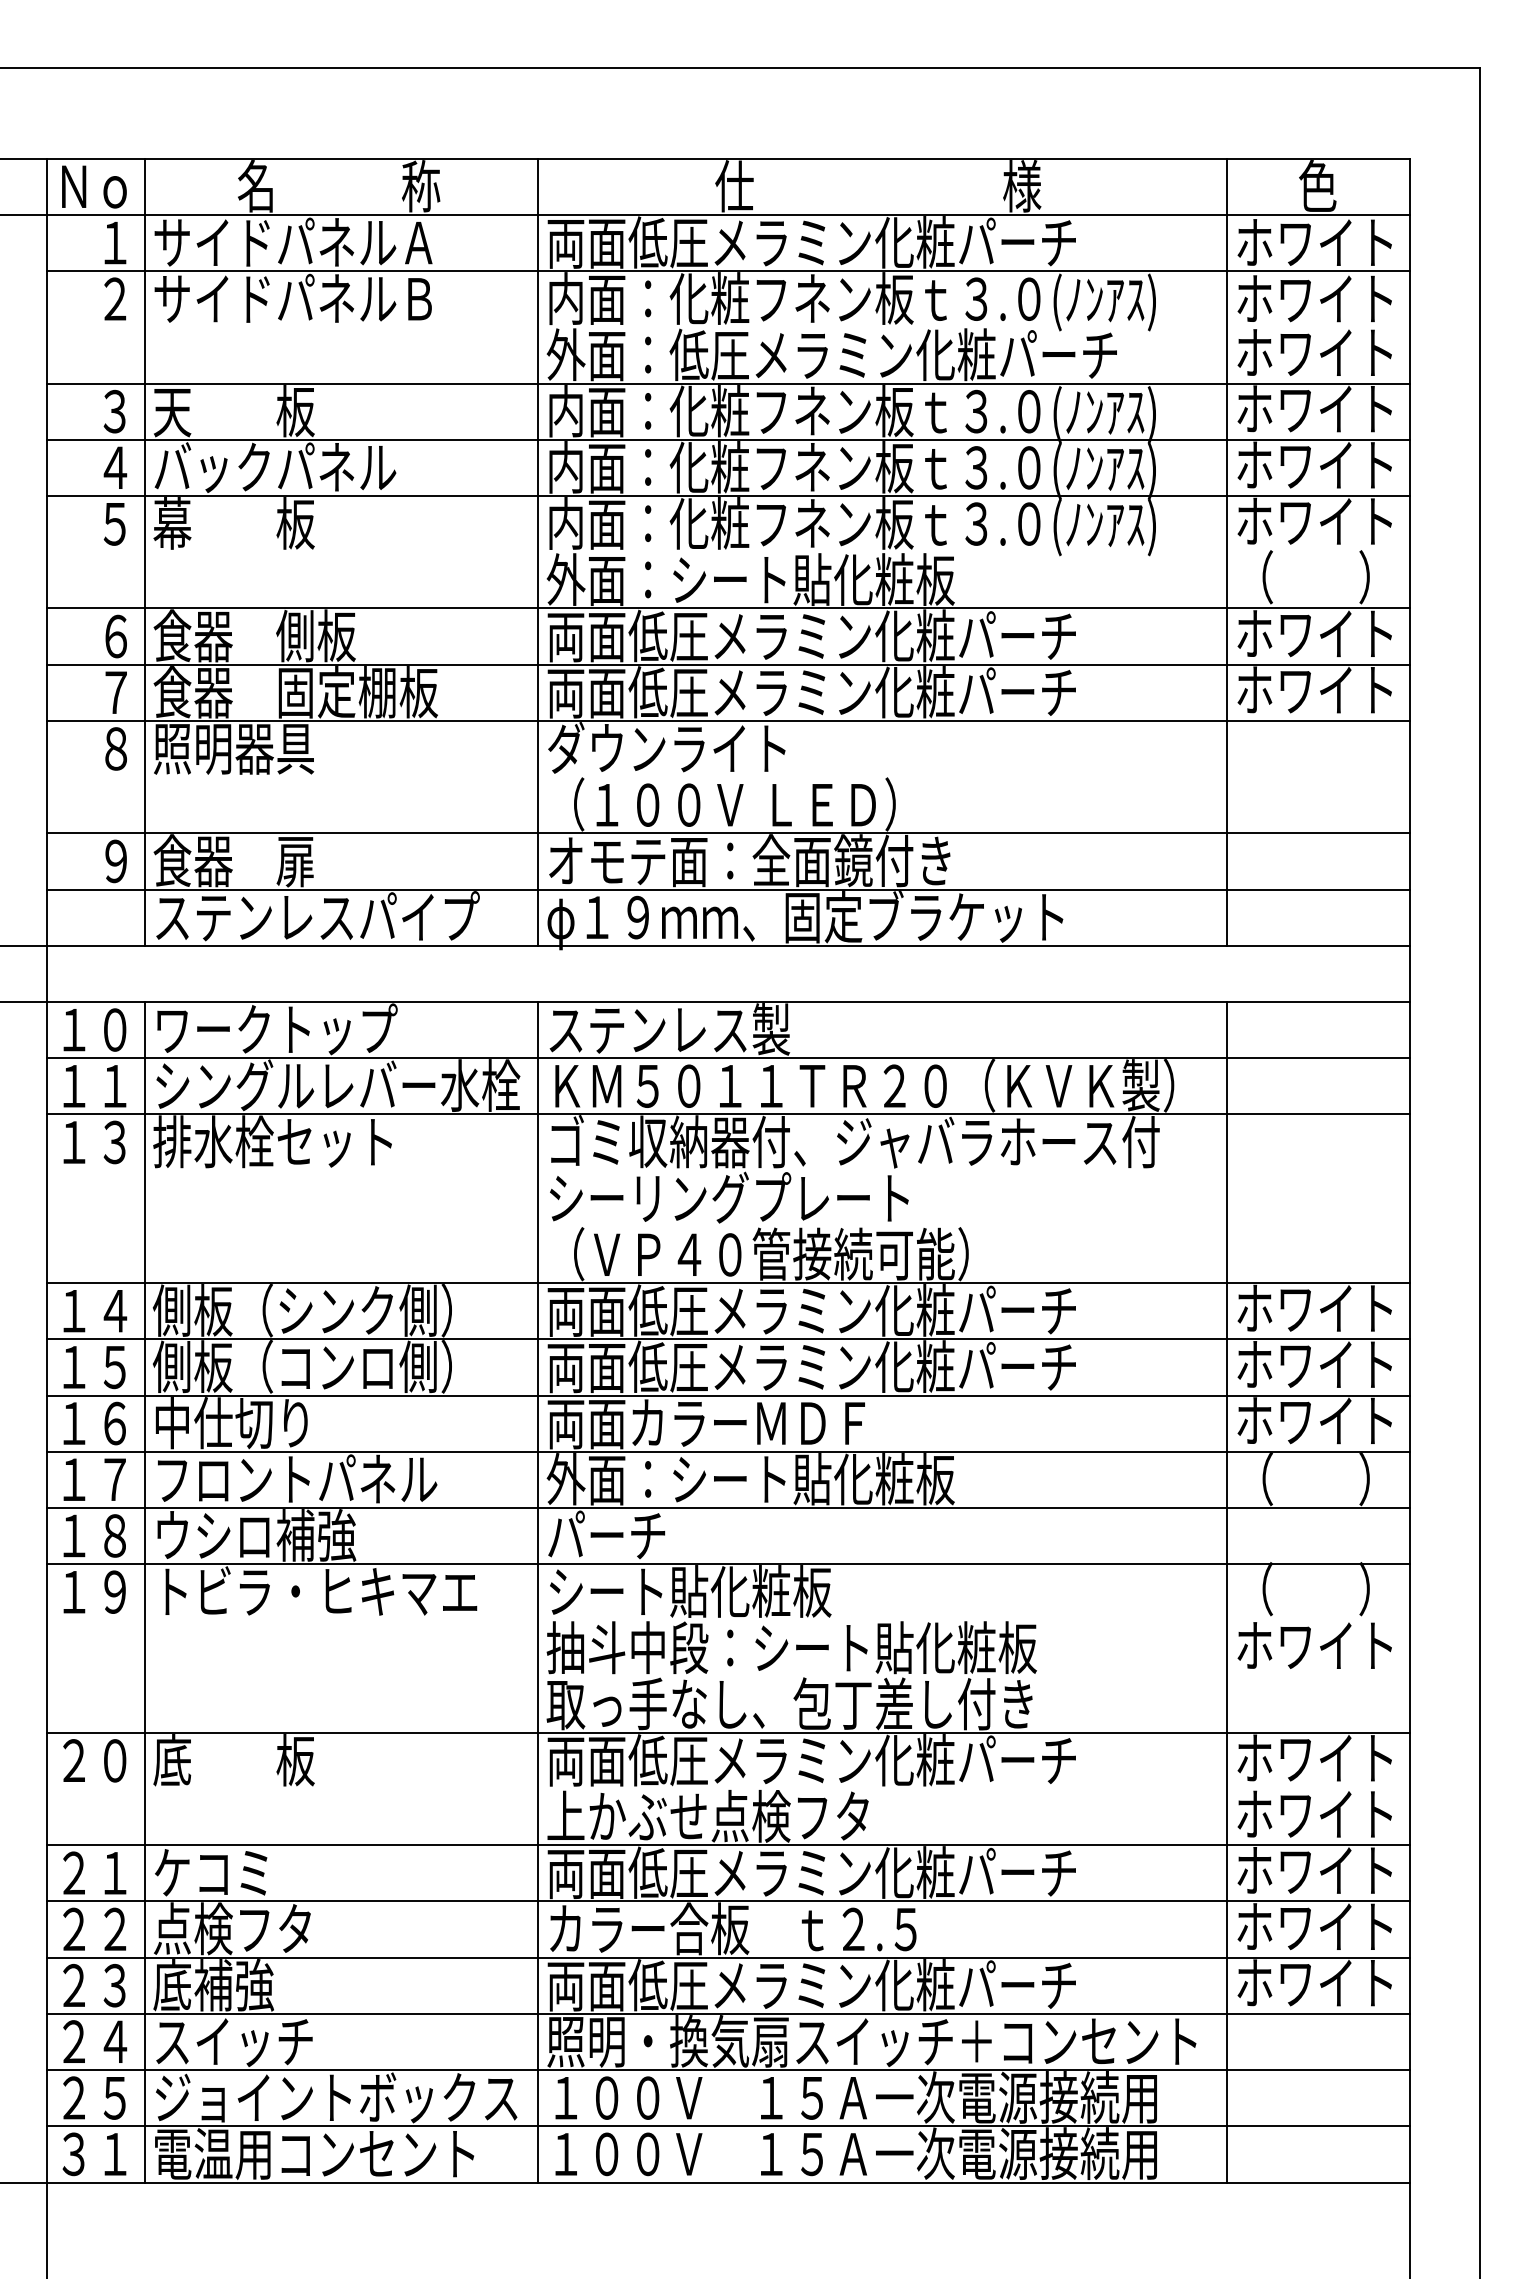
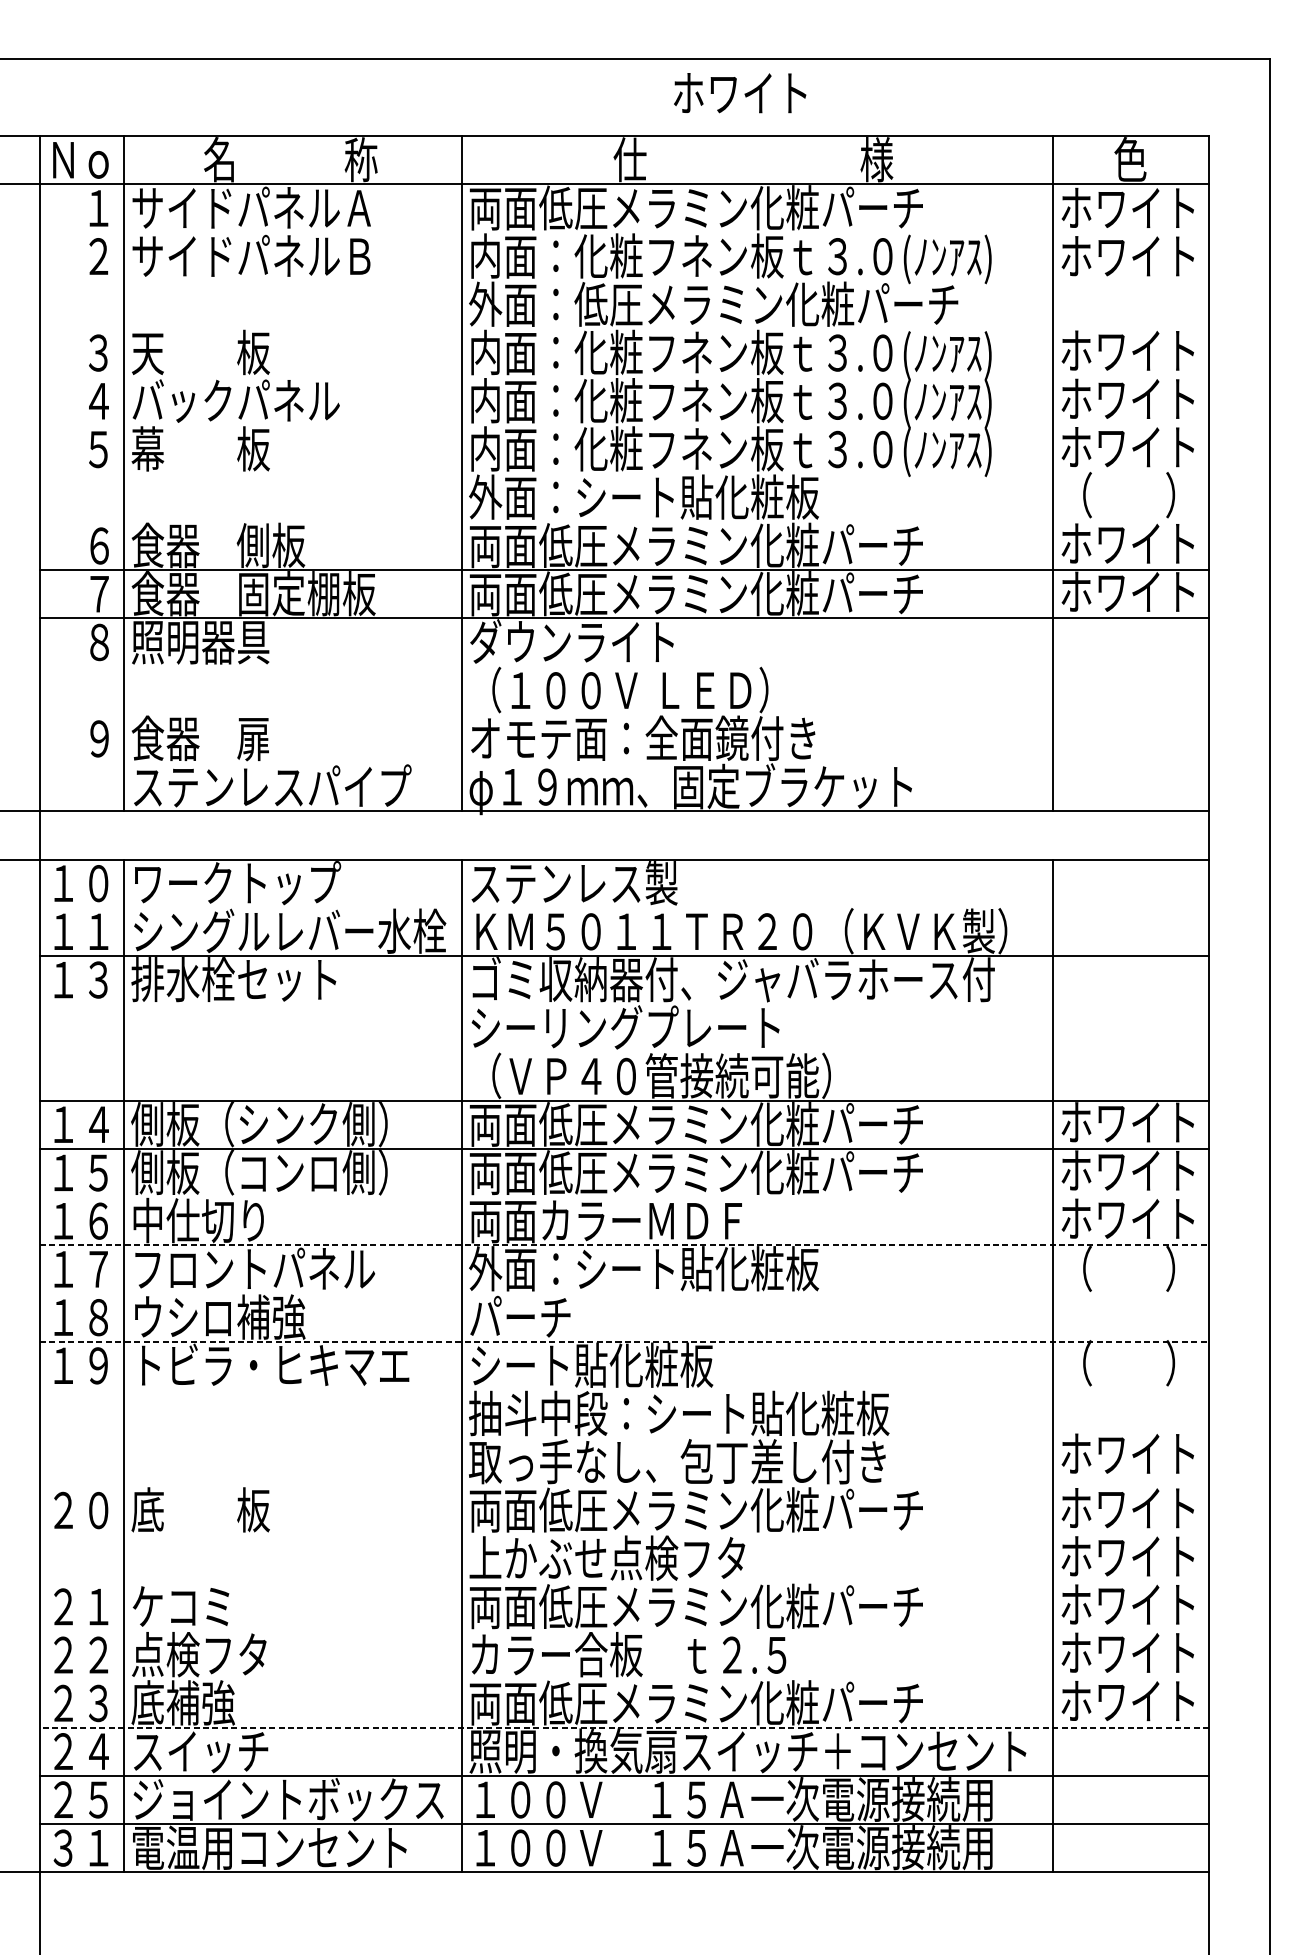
line: (727, 271) -> (624, 232), removed
text: (1314, 352) -> (739, 93), moved
line: (727, 383) -> (624, 328), removed
line: (727, 439) -> (624, 376), removed
line: (727, 496) -> (624, 425), removed
line: (727, 608) -> (624, 521), removed
line: (727, 833) -> (624, 714), removed
line: (727, 889) -> (624, 763), removed
line: (727, 1058) -> (624, 908), removed
line: (727, 1395) -> (624, 1197), removed
line: (728, 1451) -> (624, 1245), solid -> dashed
line: (727, 1507) -> (624, 1293), removed
line: (728, 1564) -> (624, 1342), solid -> dashed
text: (1314, 1645) -> (1127, 1453), moved
line: (727, 1732) -> (624, 1486), removed
line: (727, 1845) -> (624, 1583), removed
line: (727, 1901) -> (624, 1631), removed
line: (727, 1957) -> (624, 1679), removed
line: (728, 2013) -> (624, 1727), solid -> dashed

